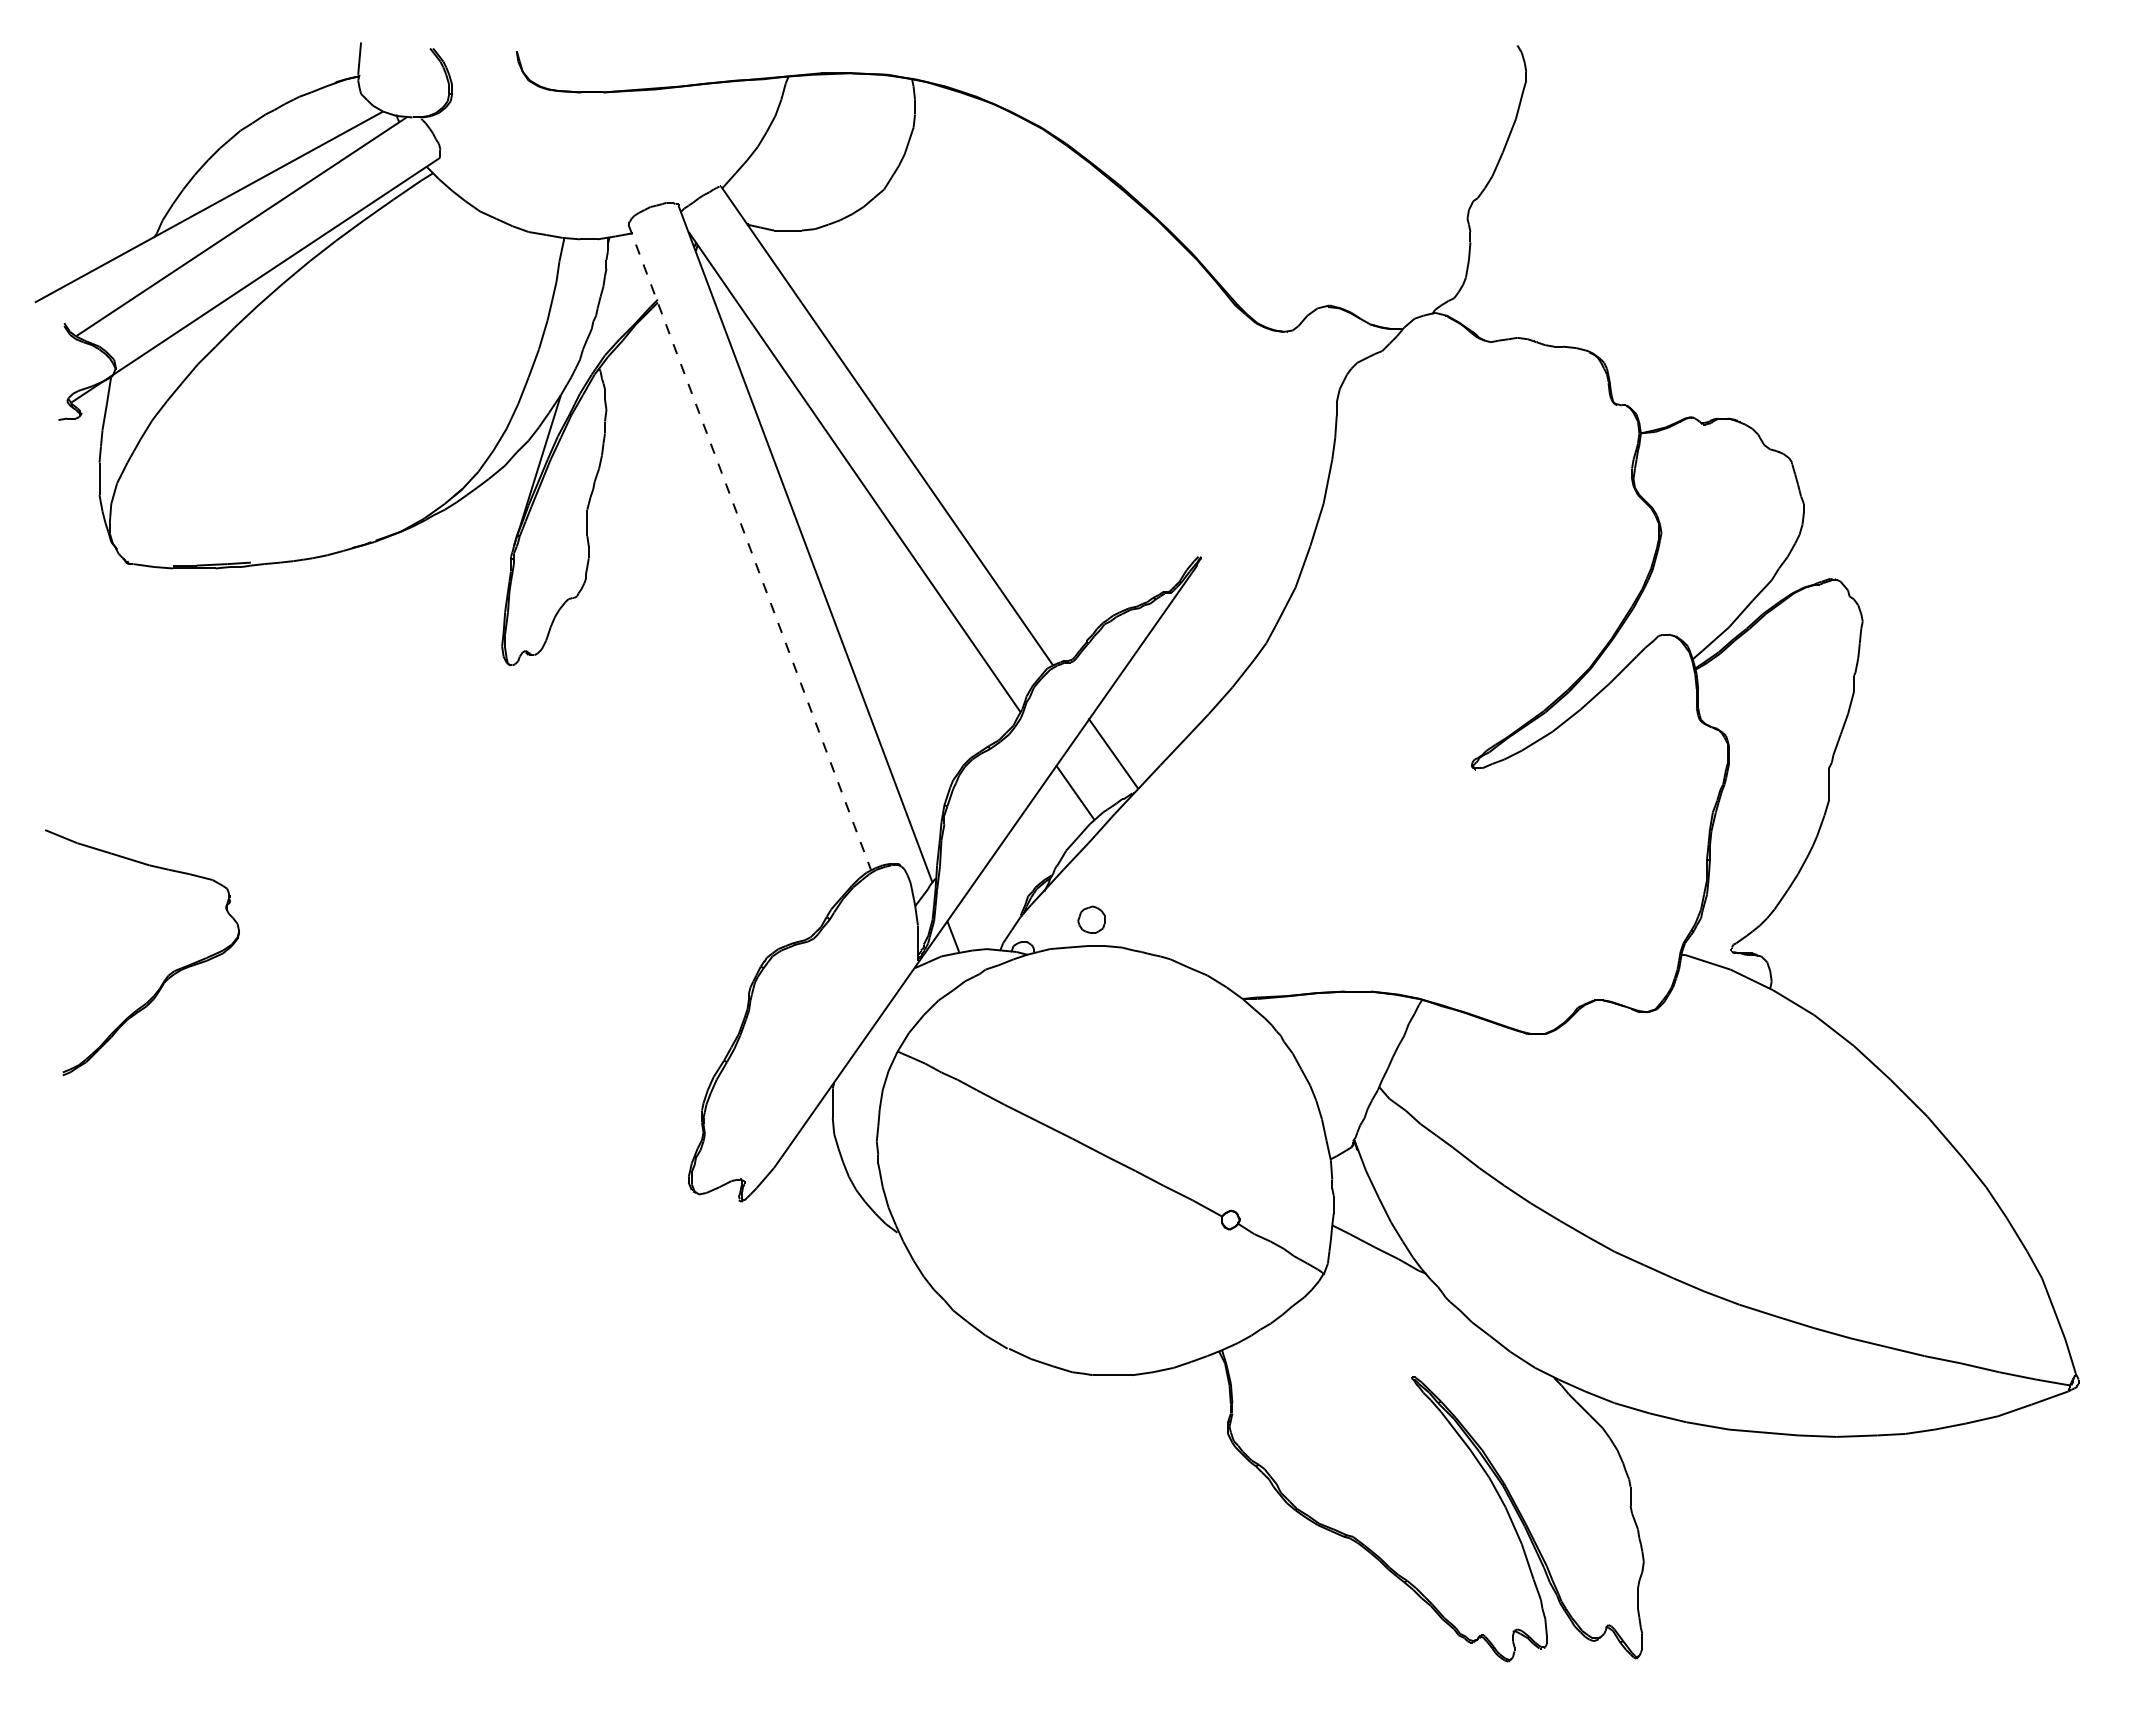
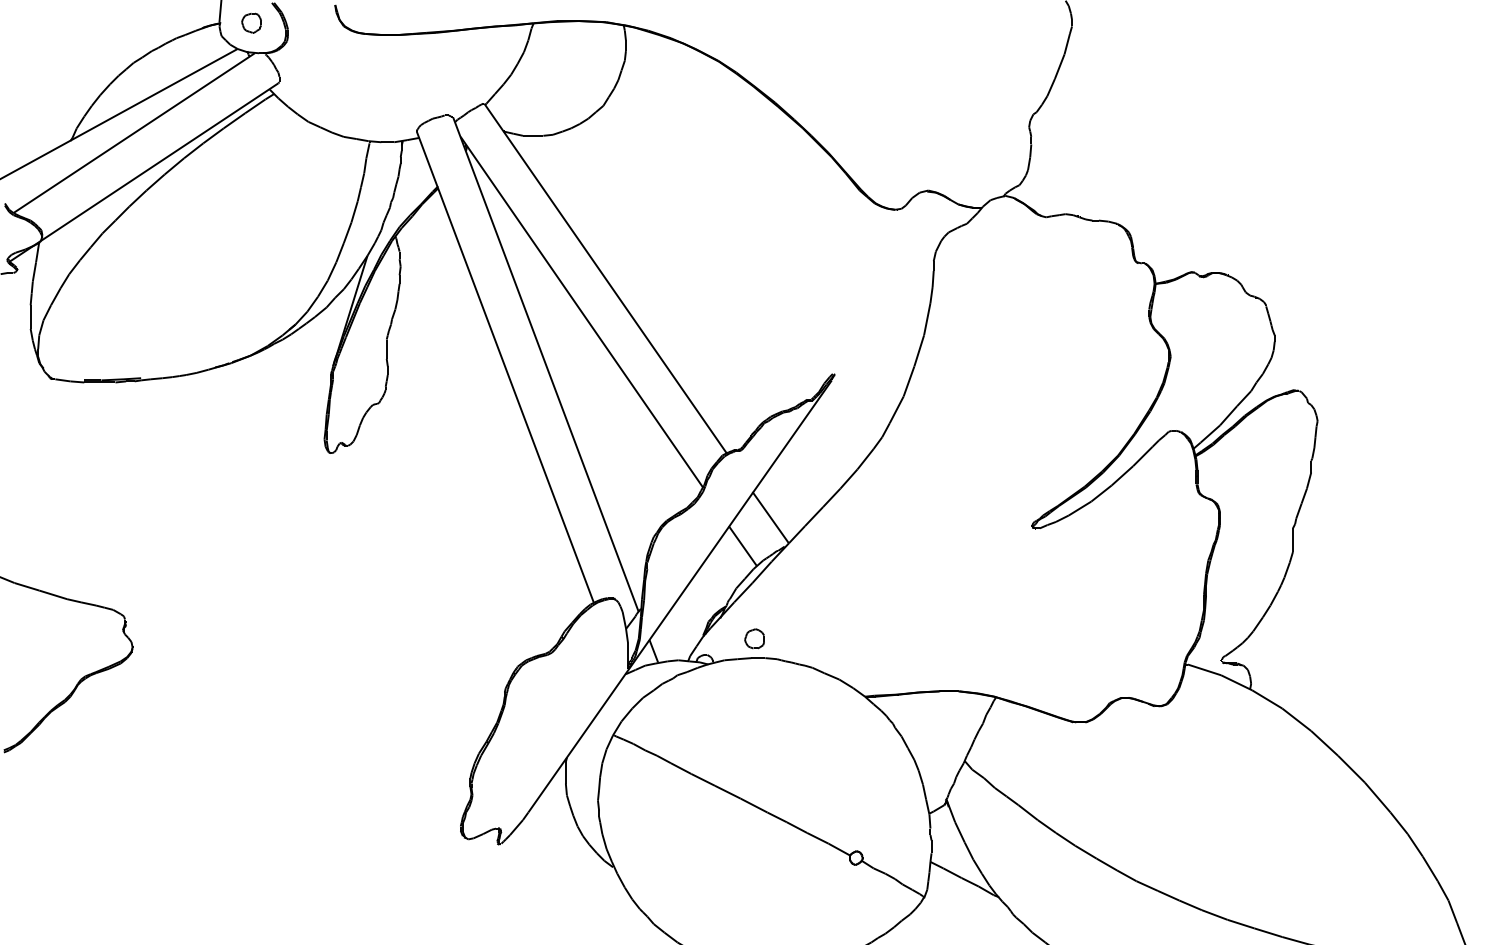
part: (402, 76) -> (251, 23), added
line: (749, 547) -> (505, 367), dashed -> solid

